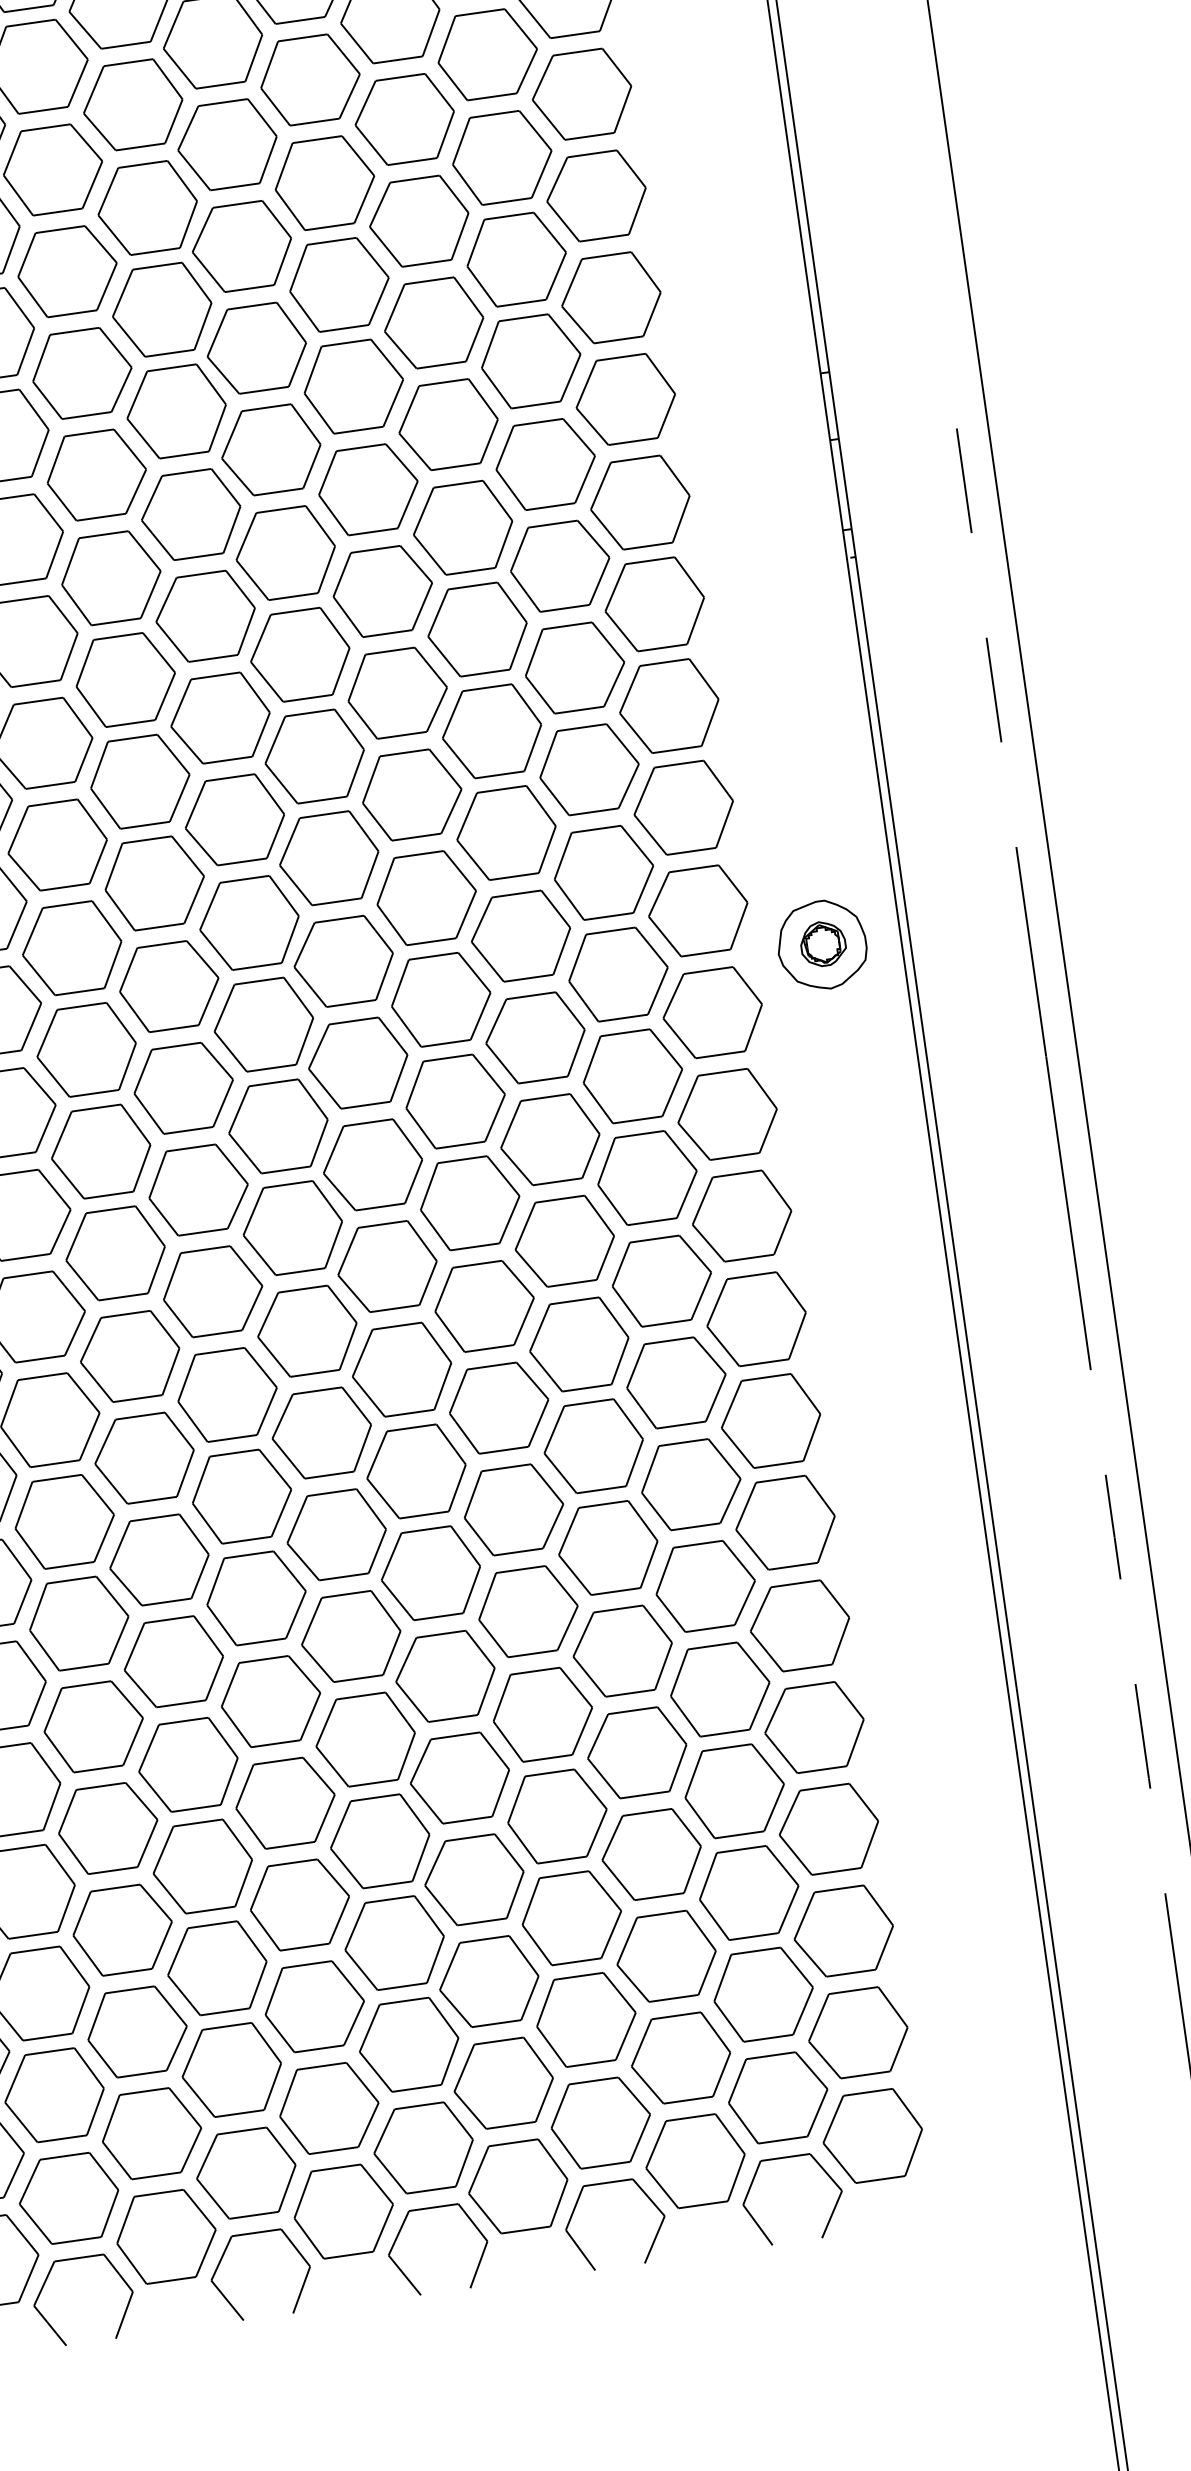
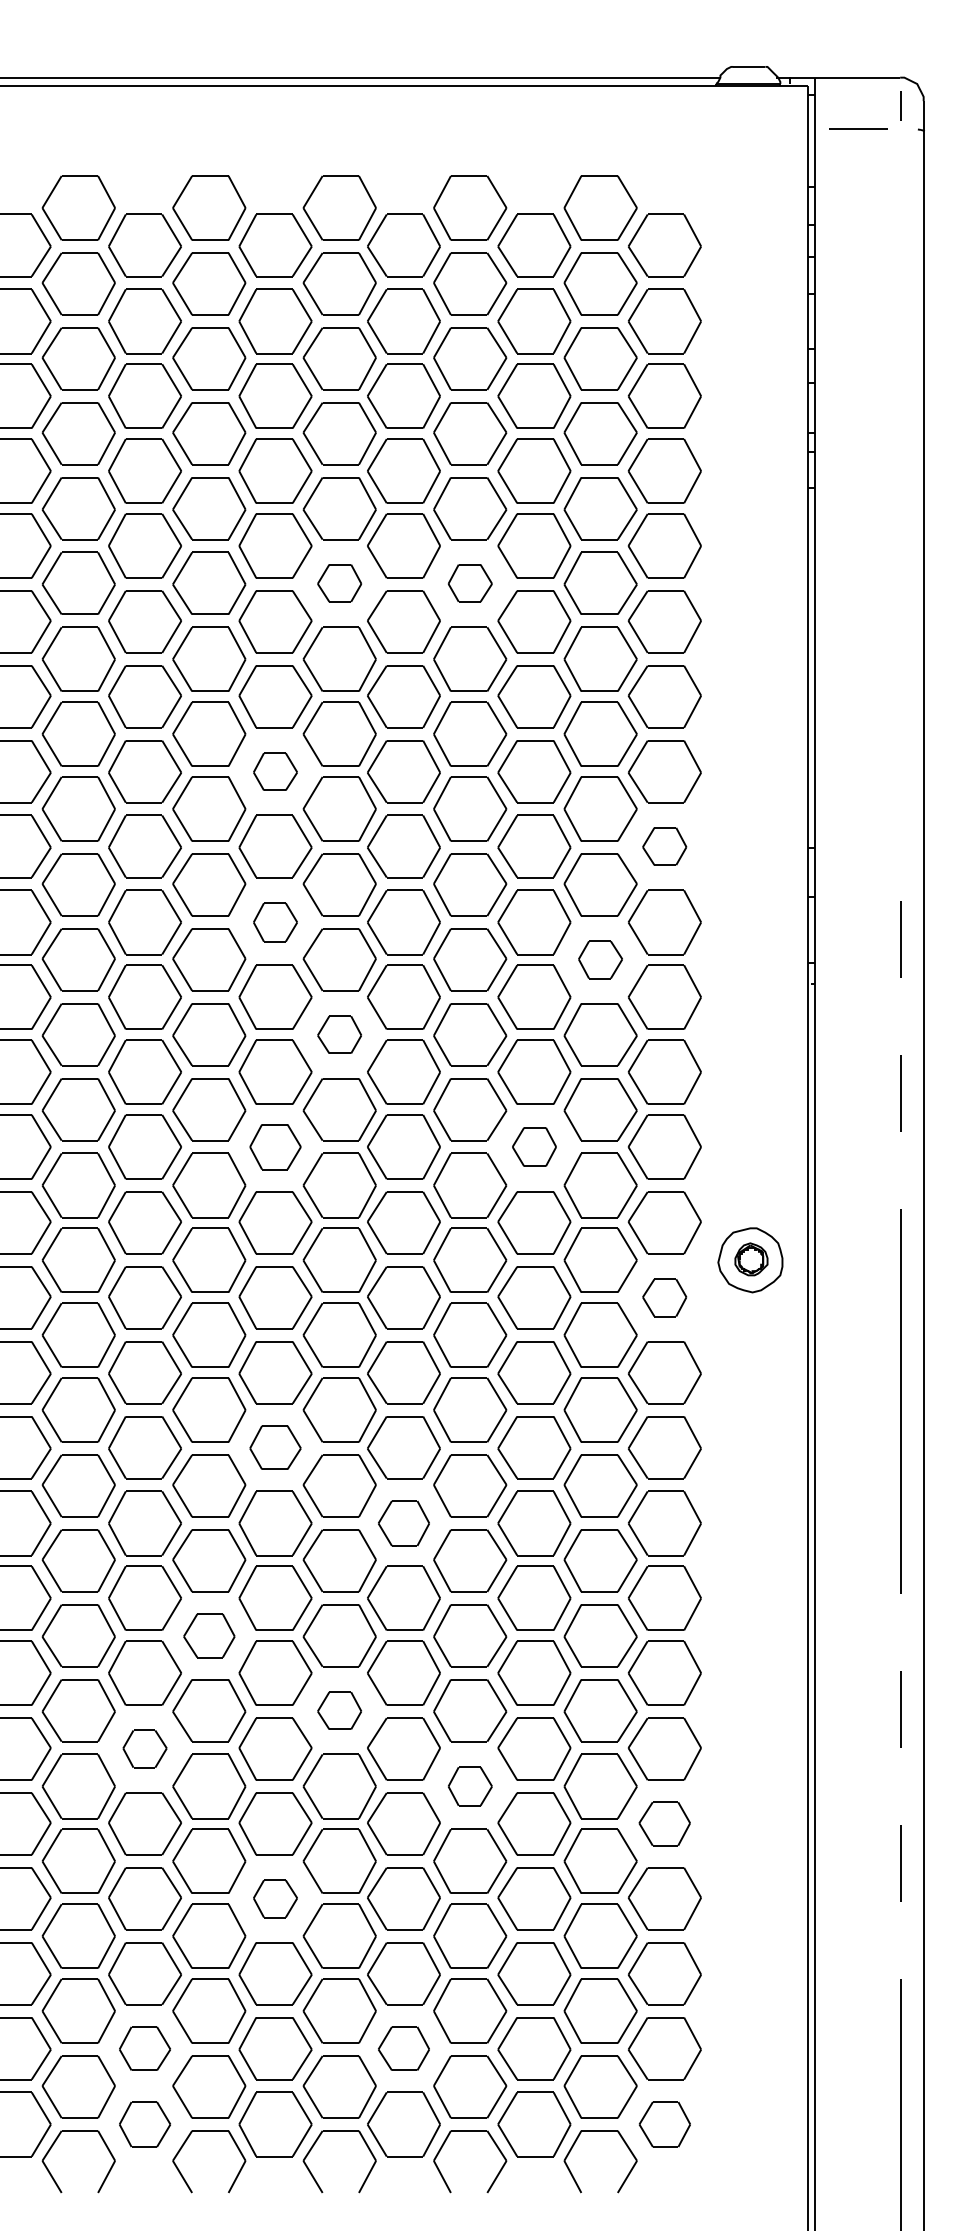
part: (310, 78) -> (470, 582), size x0.6
part: (132, 103) -> (339, 582), size x0.6
part: (82, 372) -> (275, 771), size x0.6
part: (625, 399) -> (664, 846), size x0.6
part: (560, 565) -> (600, 959), size x0.6
part: (111, 578) -> (275, 922), size x0.6
part: (219, 717) -> (339, 1034), size x0.6
part: (506, 832) -> (534, 1146), size x0.6
part: (154, 882) -> (275, 1146), size x0.7
part: (712, 1012) -> (664, 1297), size x0.6
part: (212, 1291) -> (275, 1447), size x0.7
part: (401, 1370) -> (403, 1523), size x0.7
part: (159, 1559) -> (209, 1635), size x0.7
part: (350, 1636) -> (339, 1710), size x0.6
part: (543, 1714) -> (470, 1786), size x0.6
part: (93, 1725) -> (144, 1748), size x0.6
part: (814, 1727) -> (664, 1823), size x0.7
part: (300, 1904) -> (275, 1898), size x0.6
part: (502, 2083) -> (403, 2048), size x0.7
part: (151, 2133) -> (144, 2048), size x0.7
part: (872, 2136) -> (664, 2124), size x0.7
part: (165, 2236) -> (144, 2124), size x0.7

